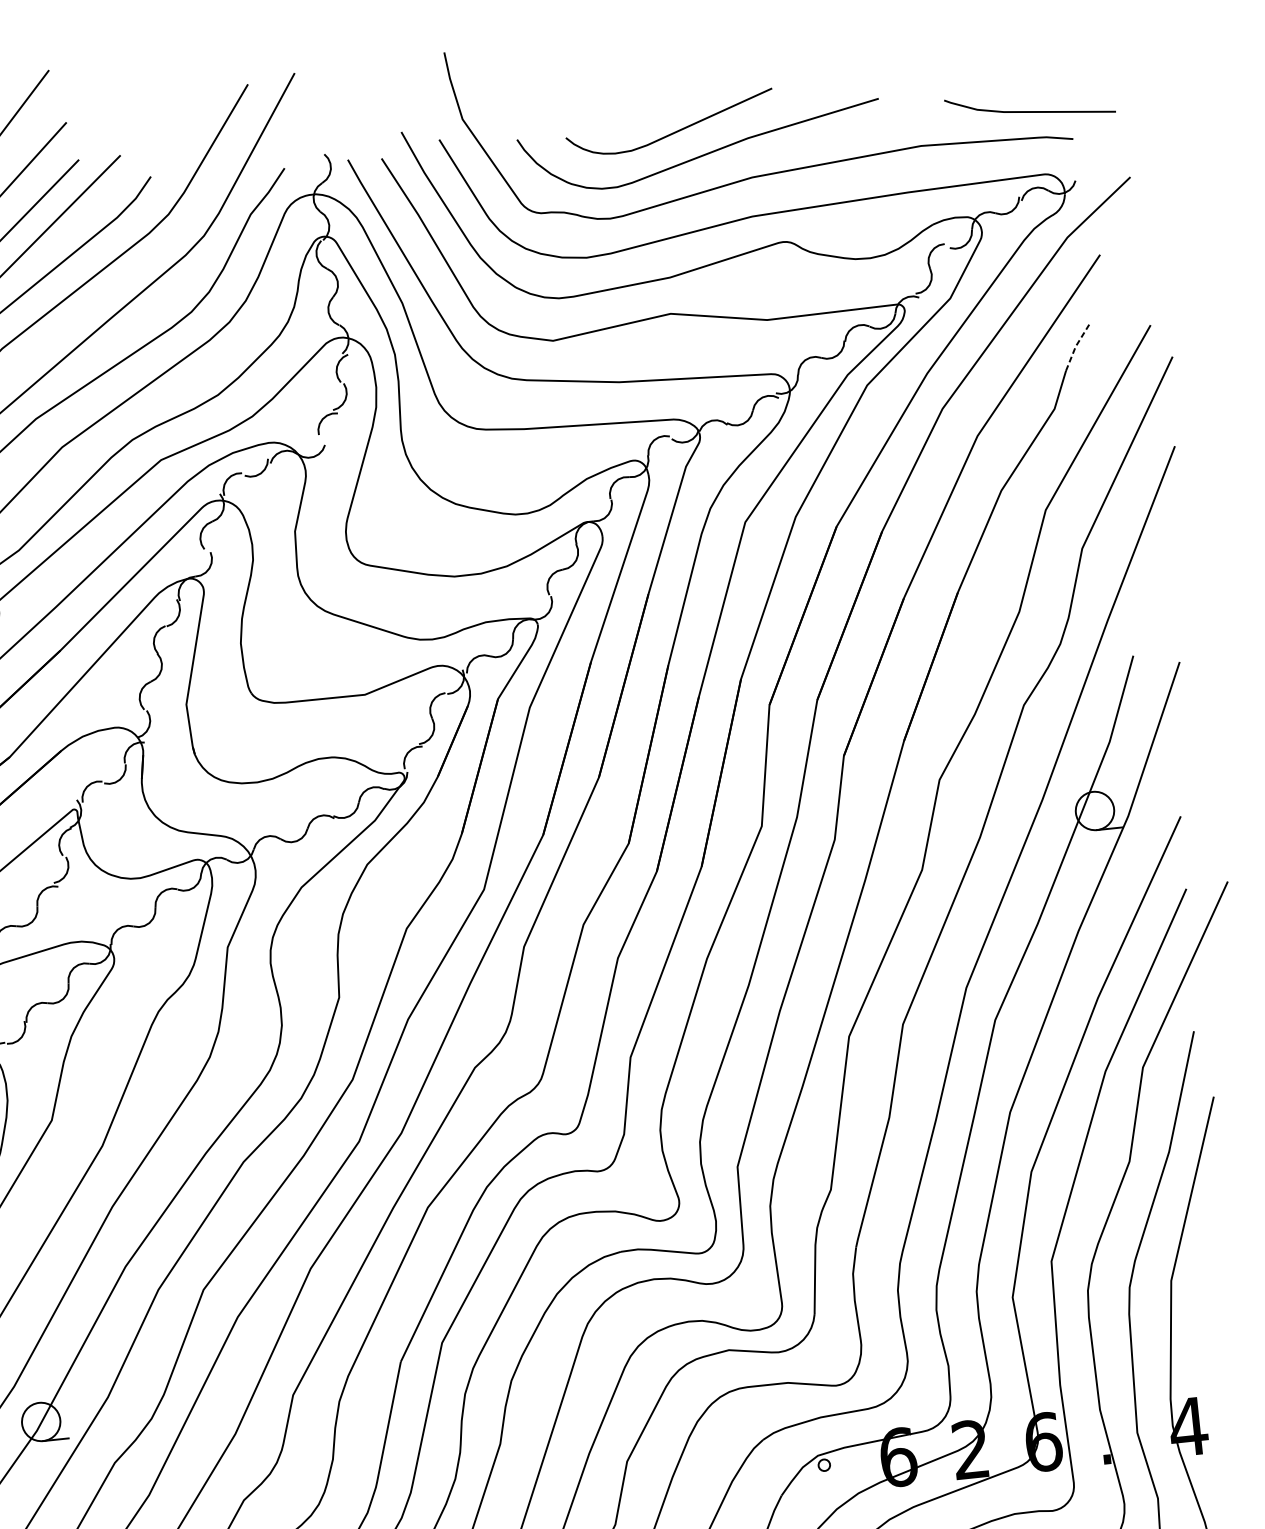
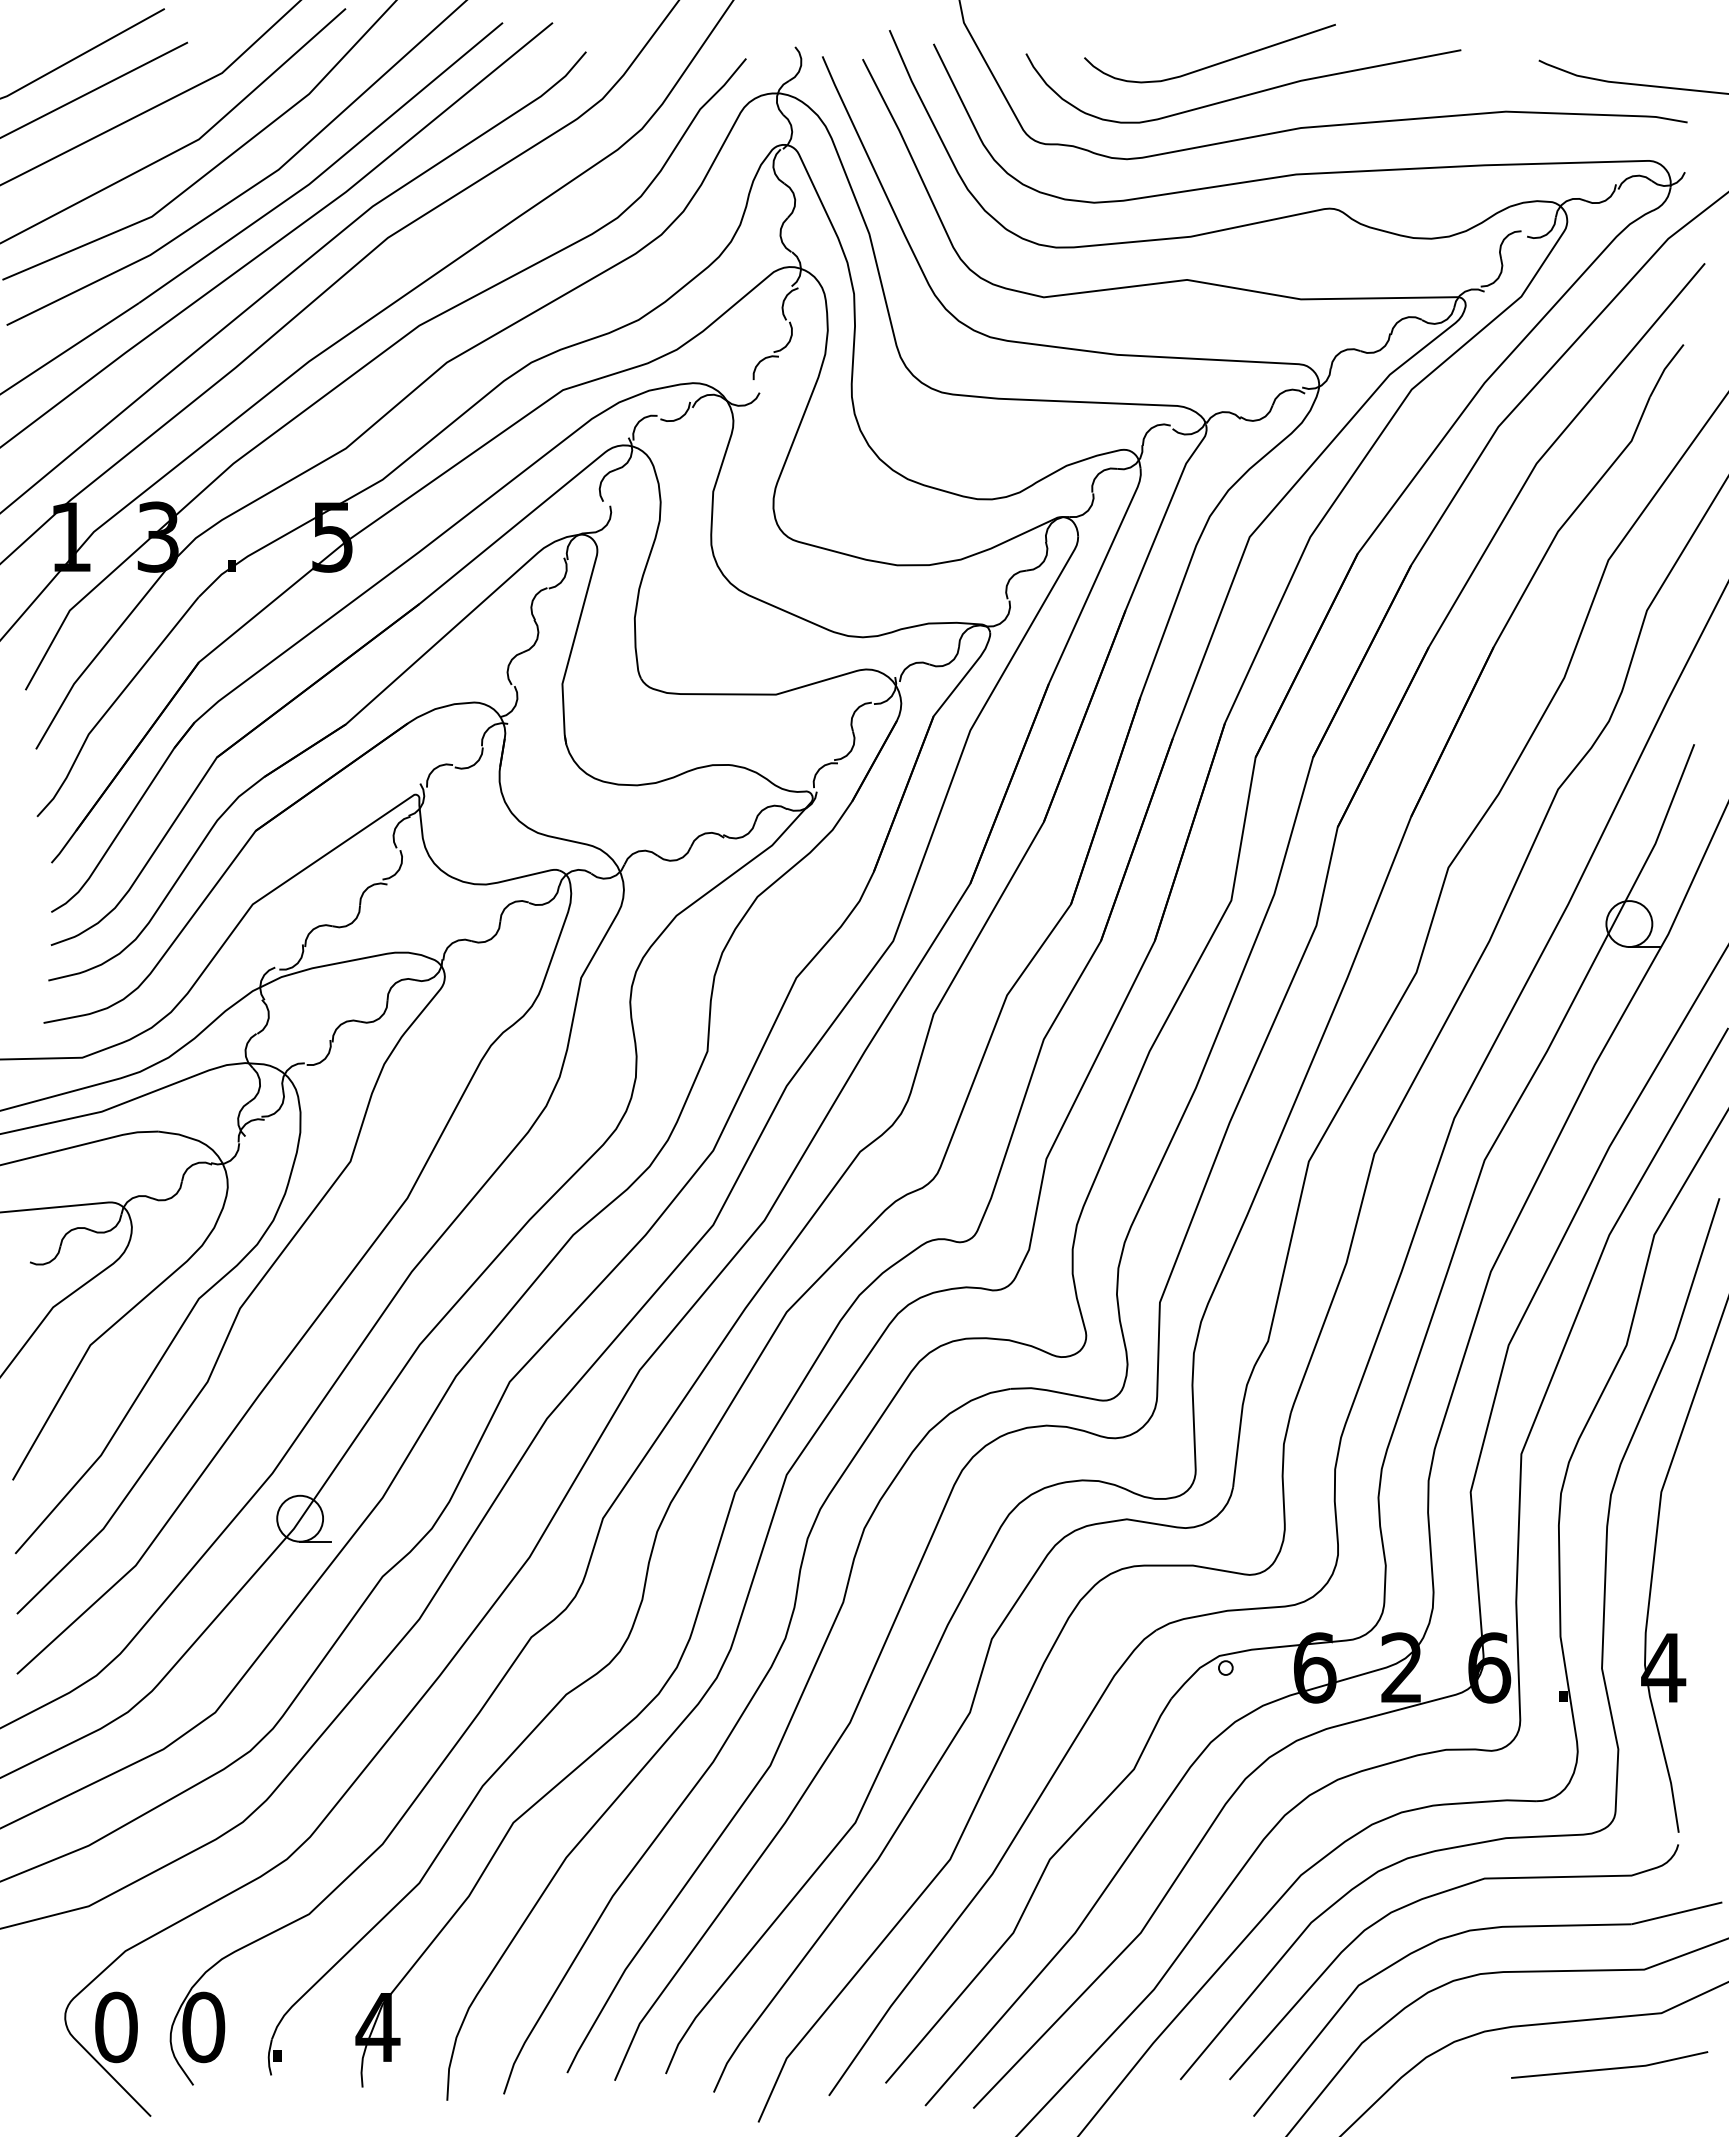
line: (1075, 346) -> (1664, 369), dashed -> solid

